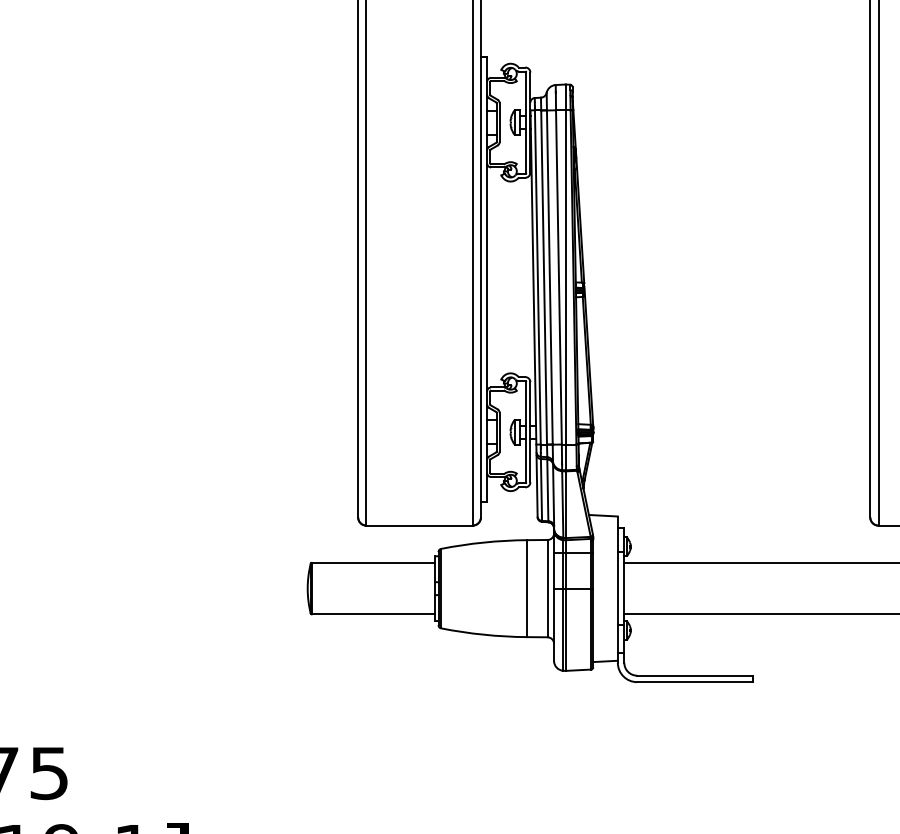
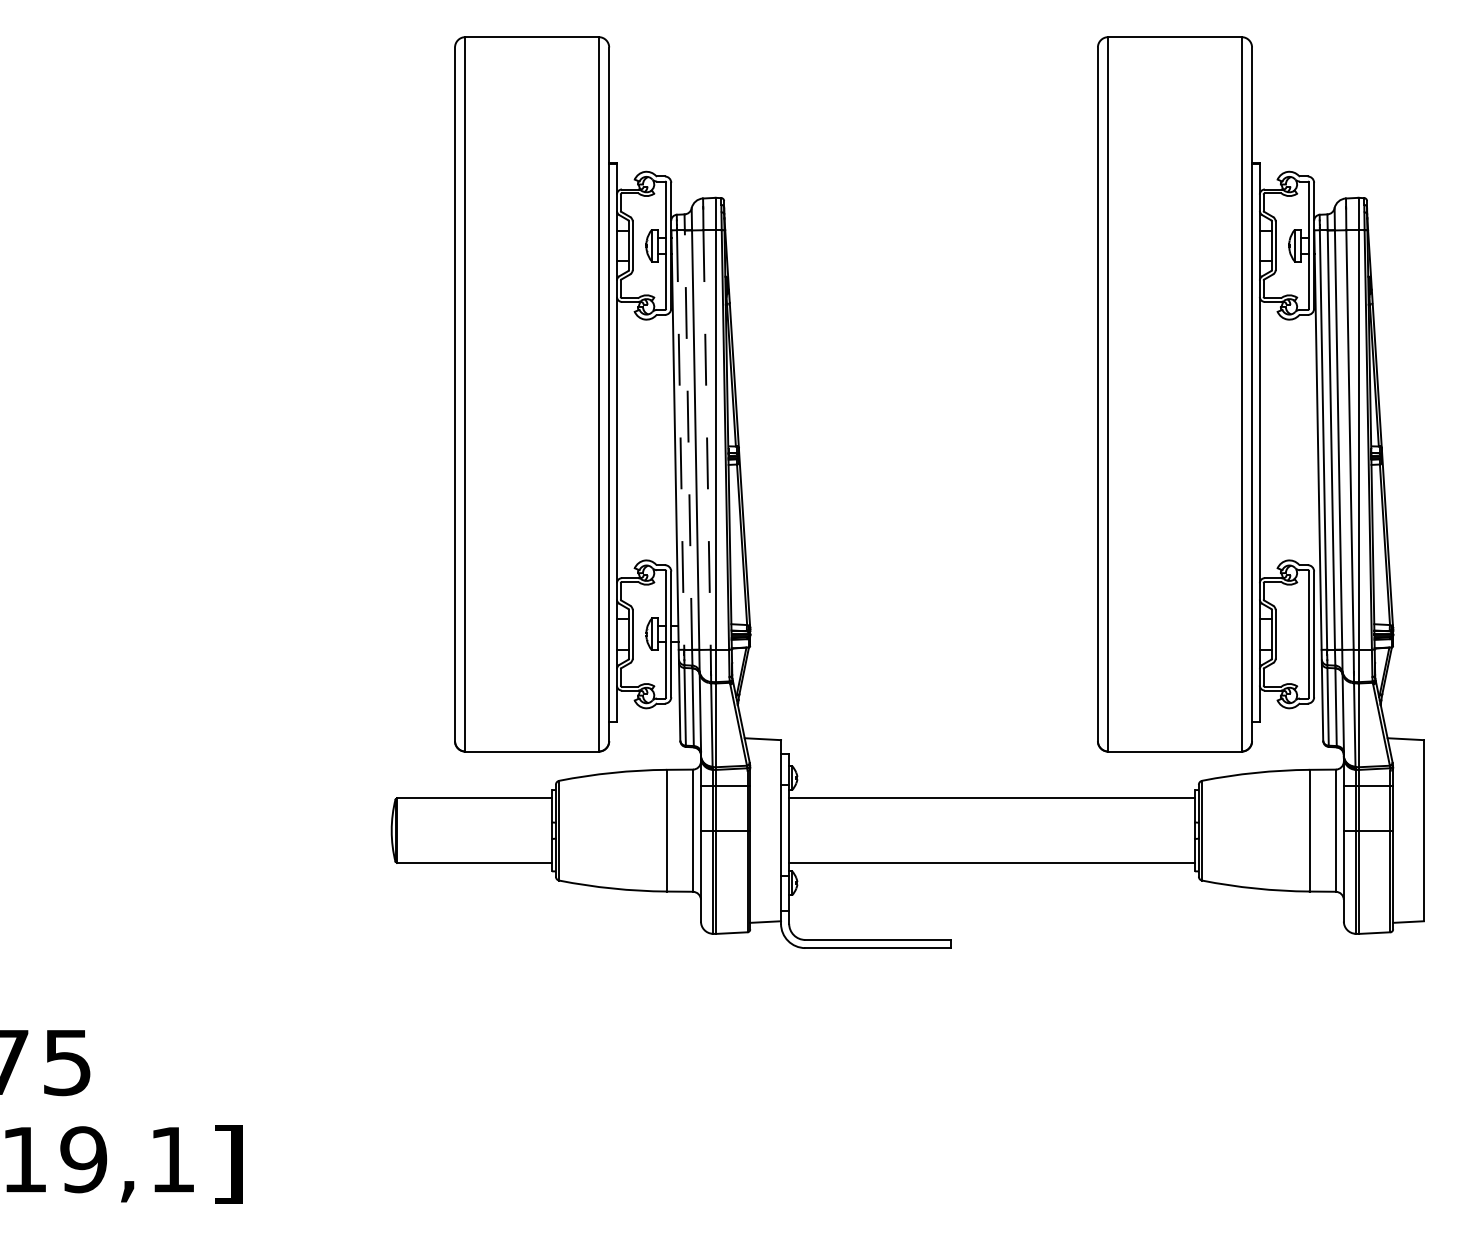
line: (537, 277) -> (680, 440), solid -> dashed
line: (544, 277) -> (688, 440), solid -> dashed
line: (559, 277) -> (707, 440), solid -> dashed

